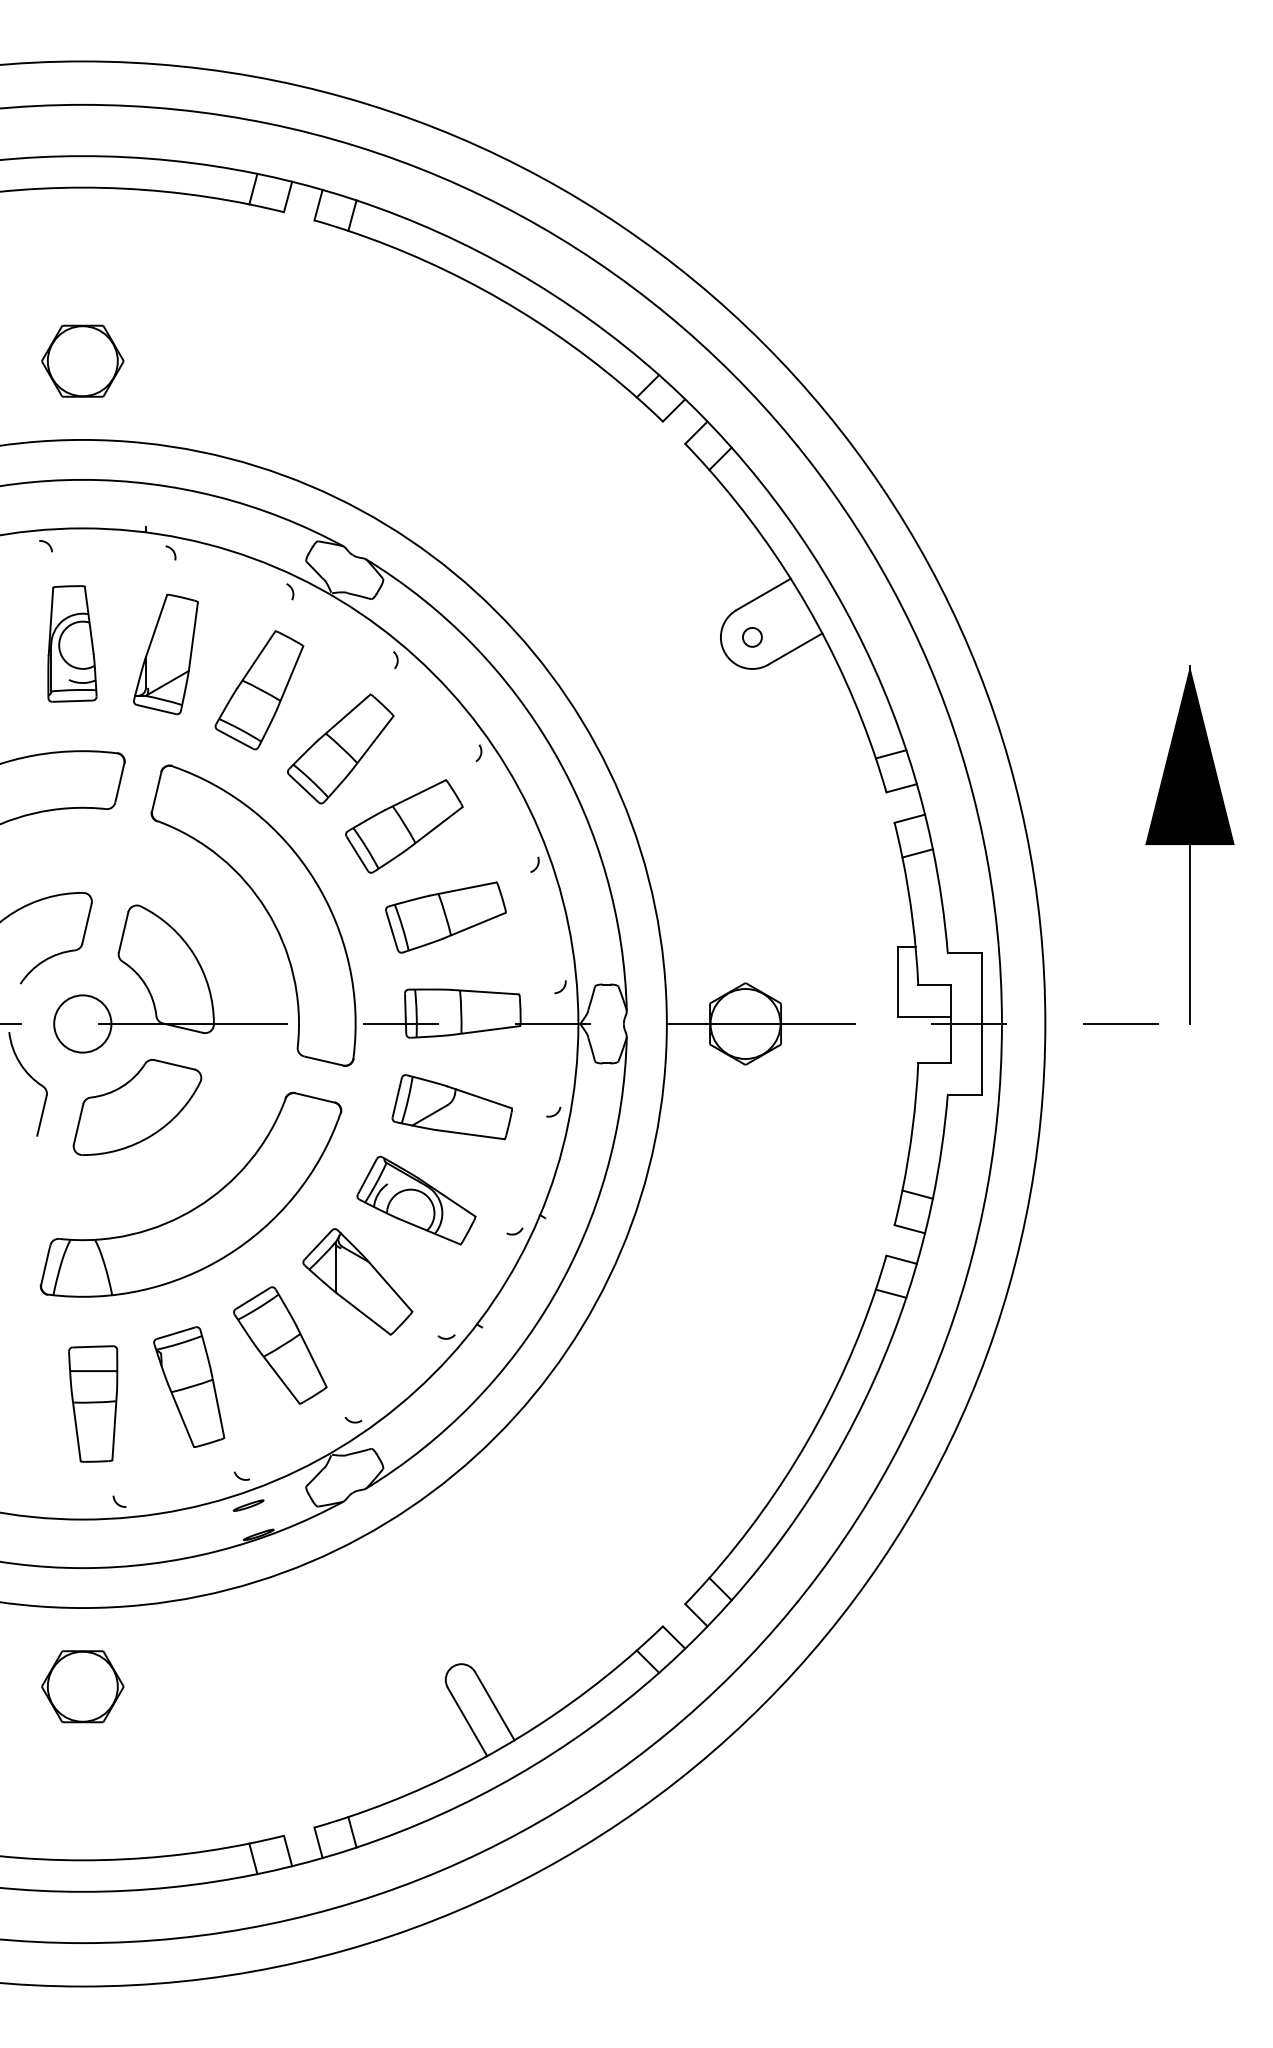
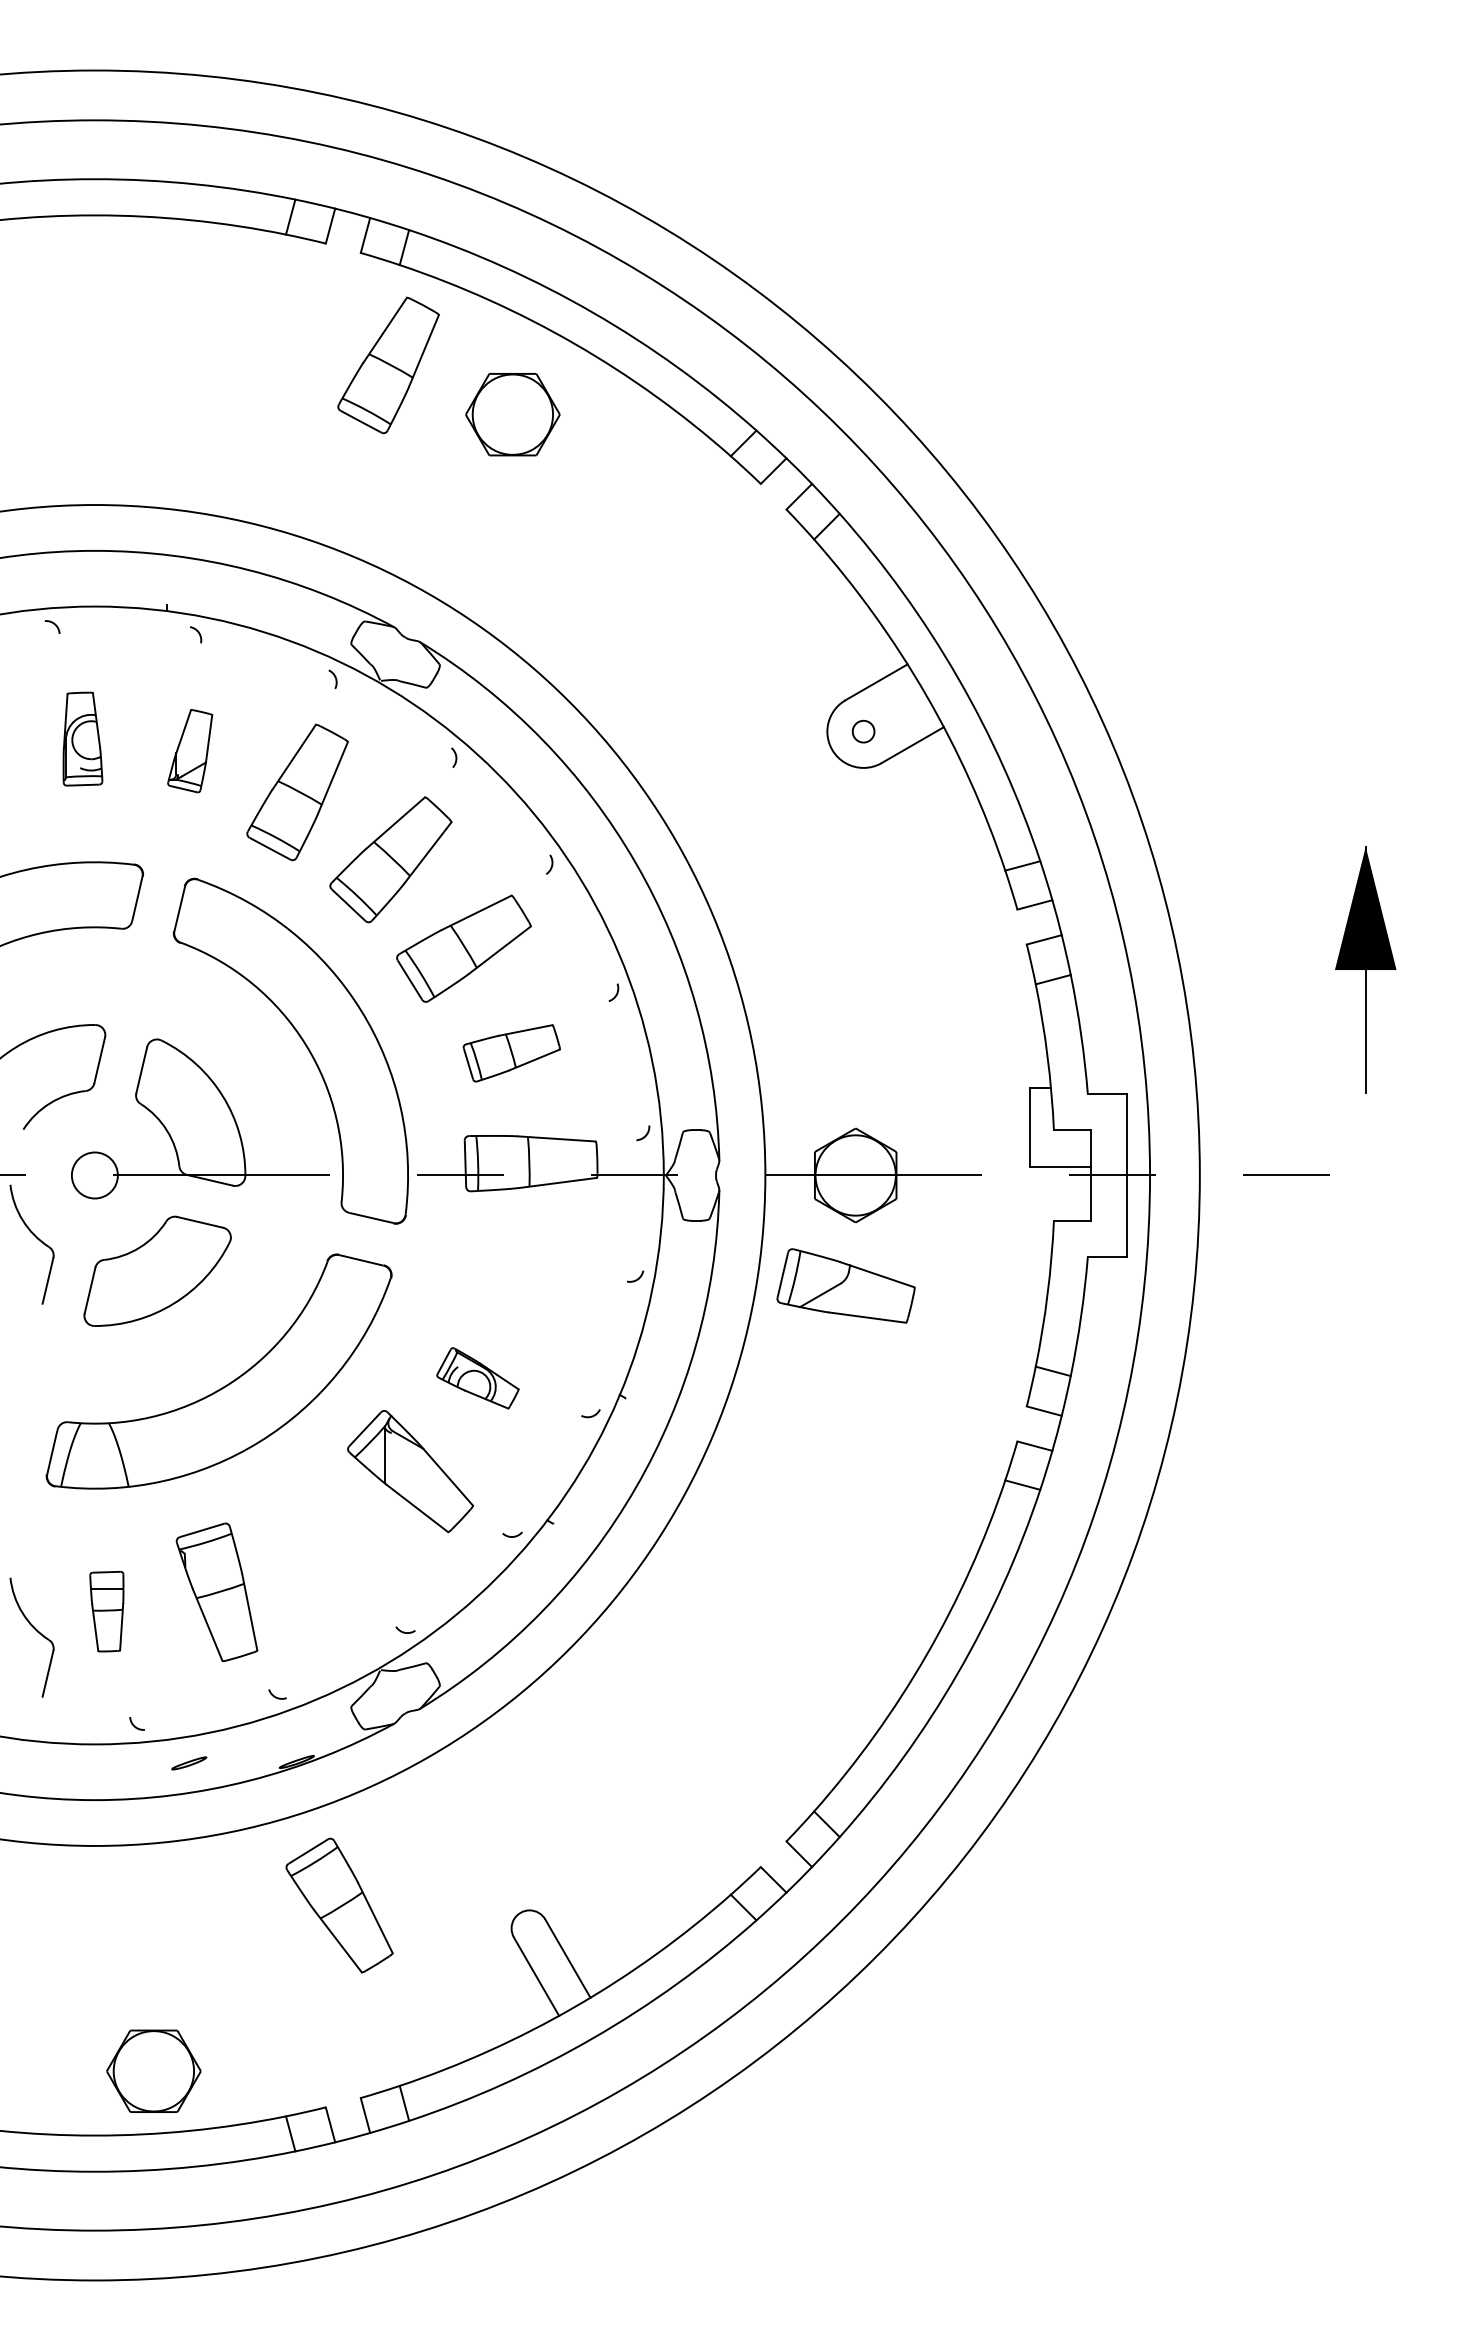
part: (338, 318) -> (388, 365), added
part: (82, 361) -> (512, 414), moved
part: (72, 643) -> (82, 738), size x0.7
part: (165, 653) -> (189, 750), size x0.6
part: (1189, 844) -> (1365, 969), size x0.6
part: (445, 917) -> (511, 1053), size x0.7
circle: (82, 1024) -> (94, 1175), size x0.7
part: (451, 1106) -> (845, 1285), moved
part: (416, 1200) -> (477, 1378), size x0.6
part: (280, 1345) -> (339, 1905), moved
part: (92, 1403) -> (106, 1611), size x0.6
part: (31, 1421) -> (36, 1631), added
part: (248, 1505) -> (189, 1763), moved
part: (82, 1686) -> (153, 2070), moved

